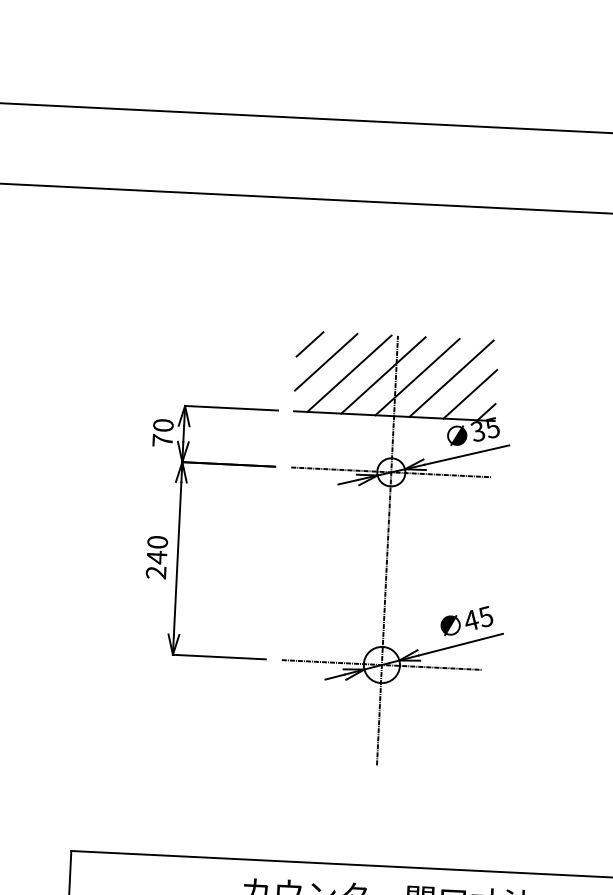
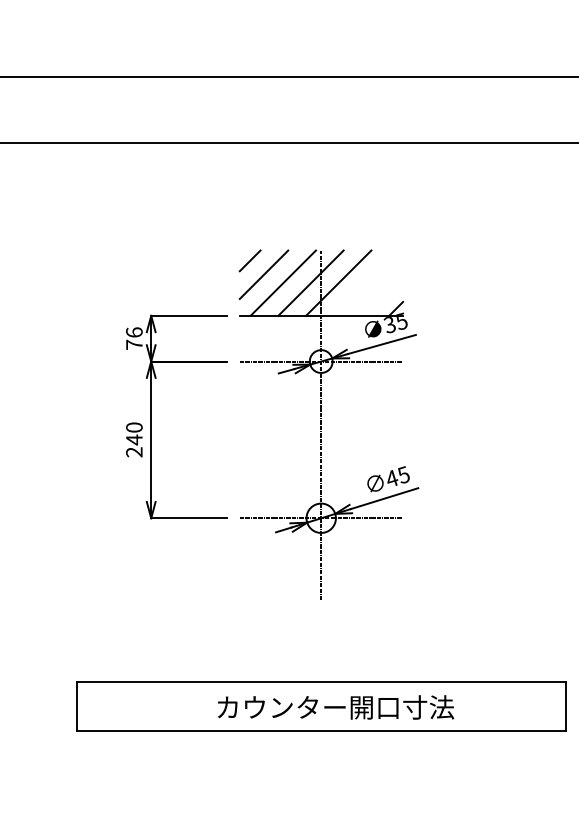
line: (451, 377) -> (366, 282), removed
line: (470, 393) -> (382, 294), removed
text: (163, 425) -> (134, 332), 70 -> 76

